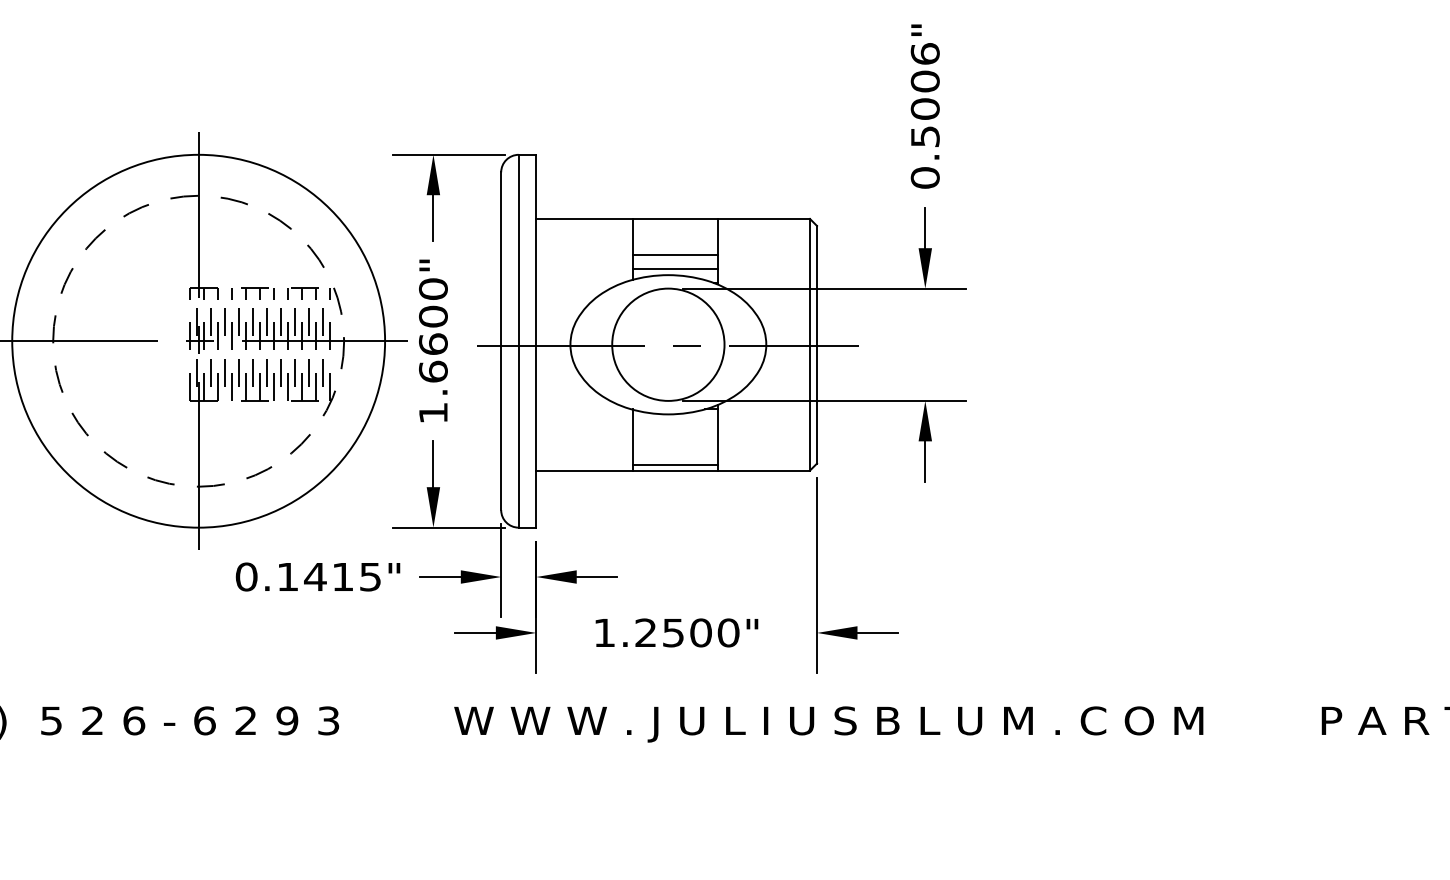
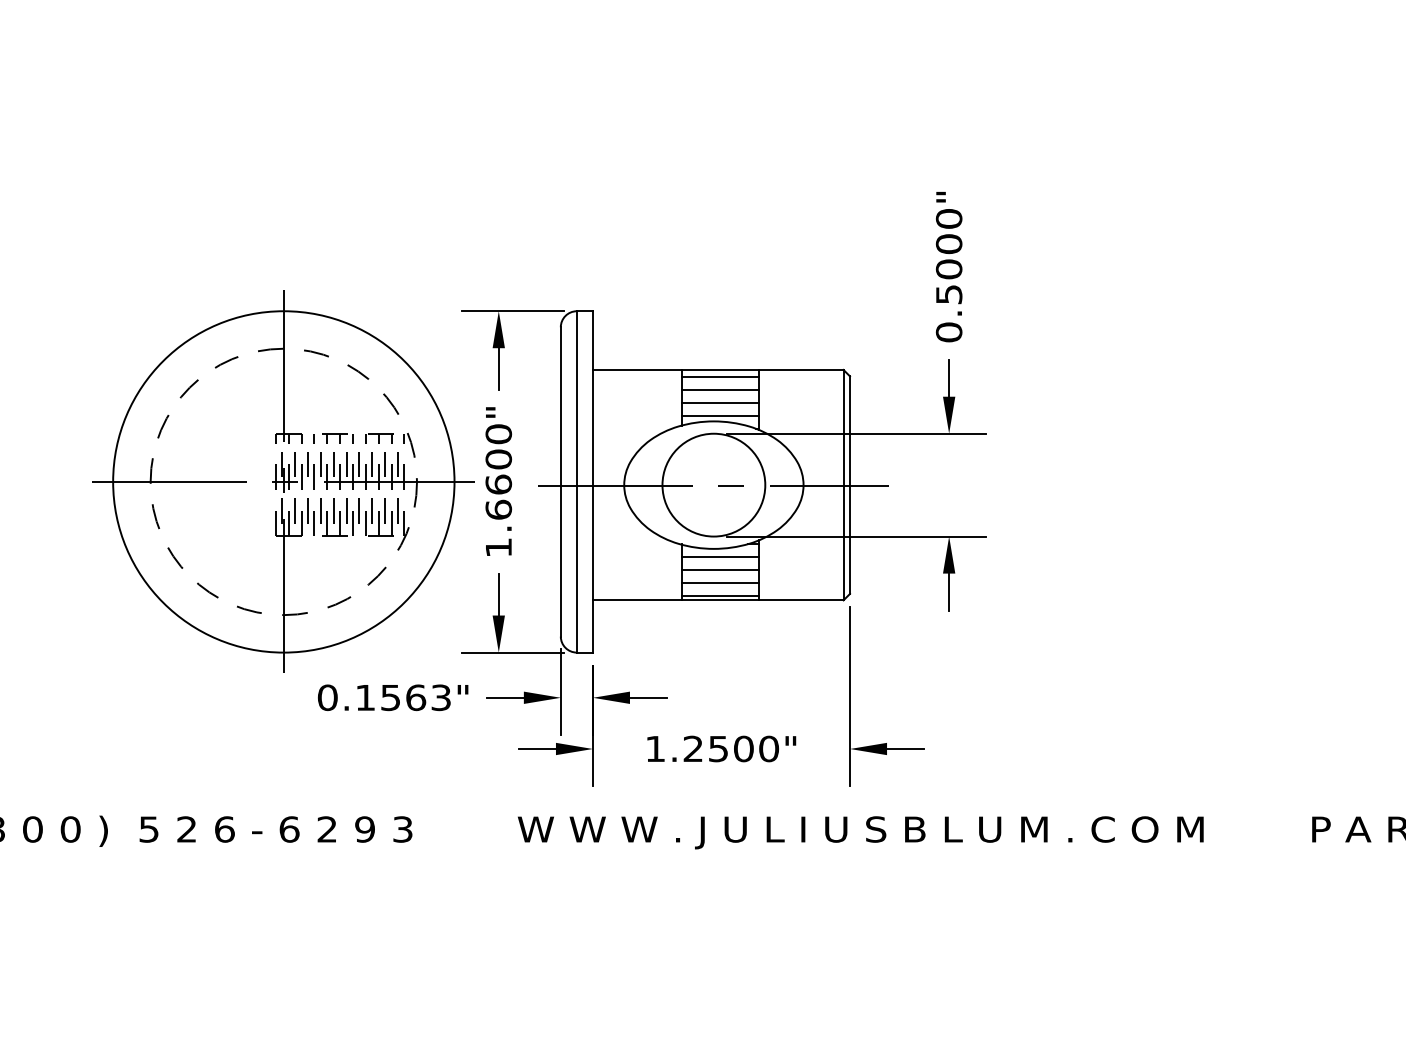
text: (924, 53) -> (948, 218), 0.5006" -> 0.5000"
line: (674, 227) -> (719, 377), added
line: (674, 241) -> (719, 390), added
line: (674, 423) -> (719, 557), added
line: (674, 436) -> (719, 569), added
line: (674, 451) -> (719, 582), added
text: (342, 576) -> (415, 697), 0.1415" -> 0.1563"

